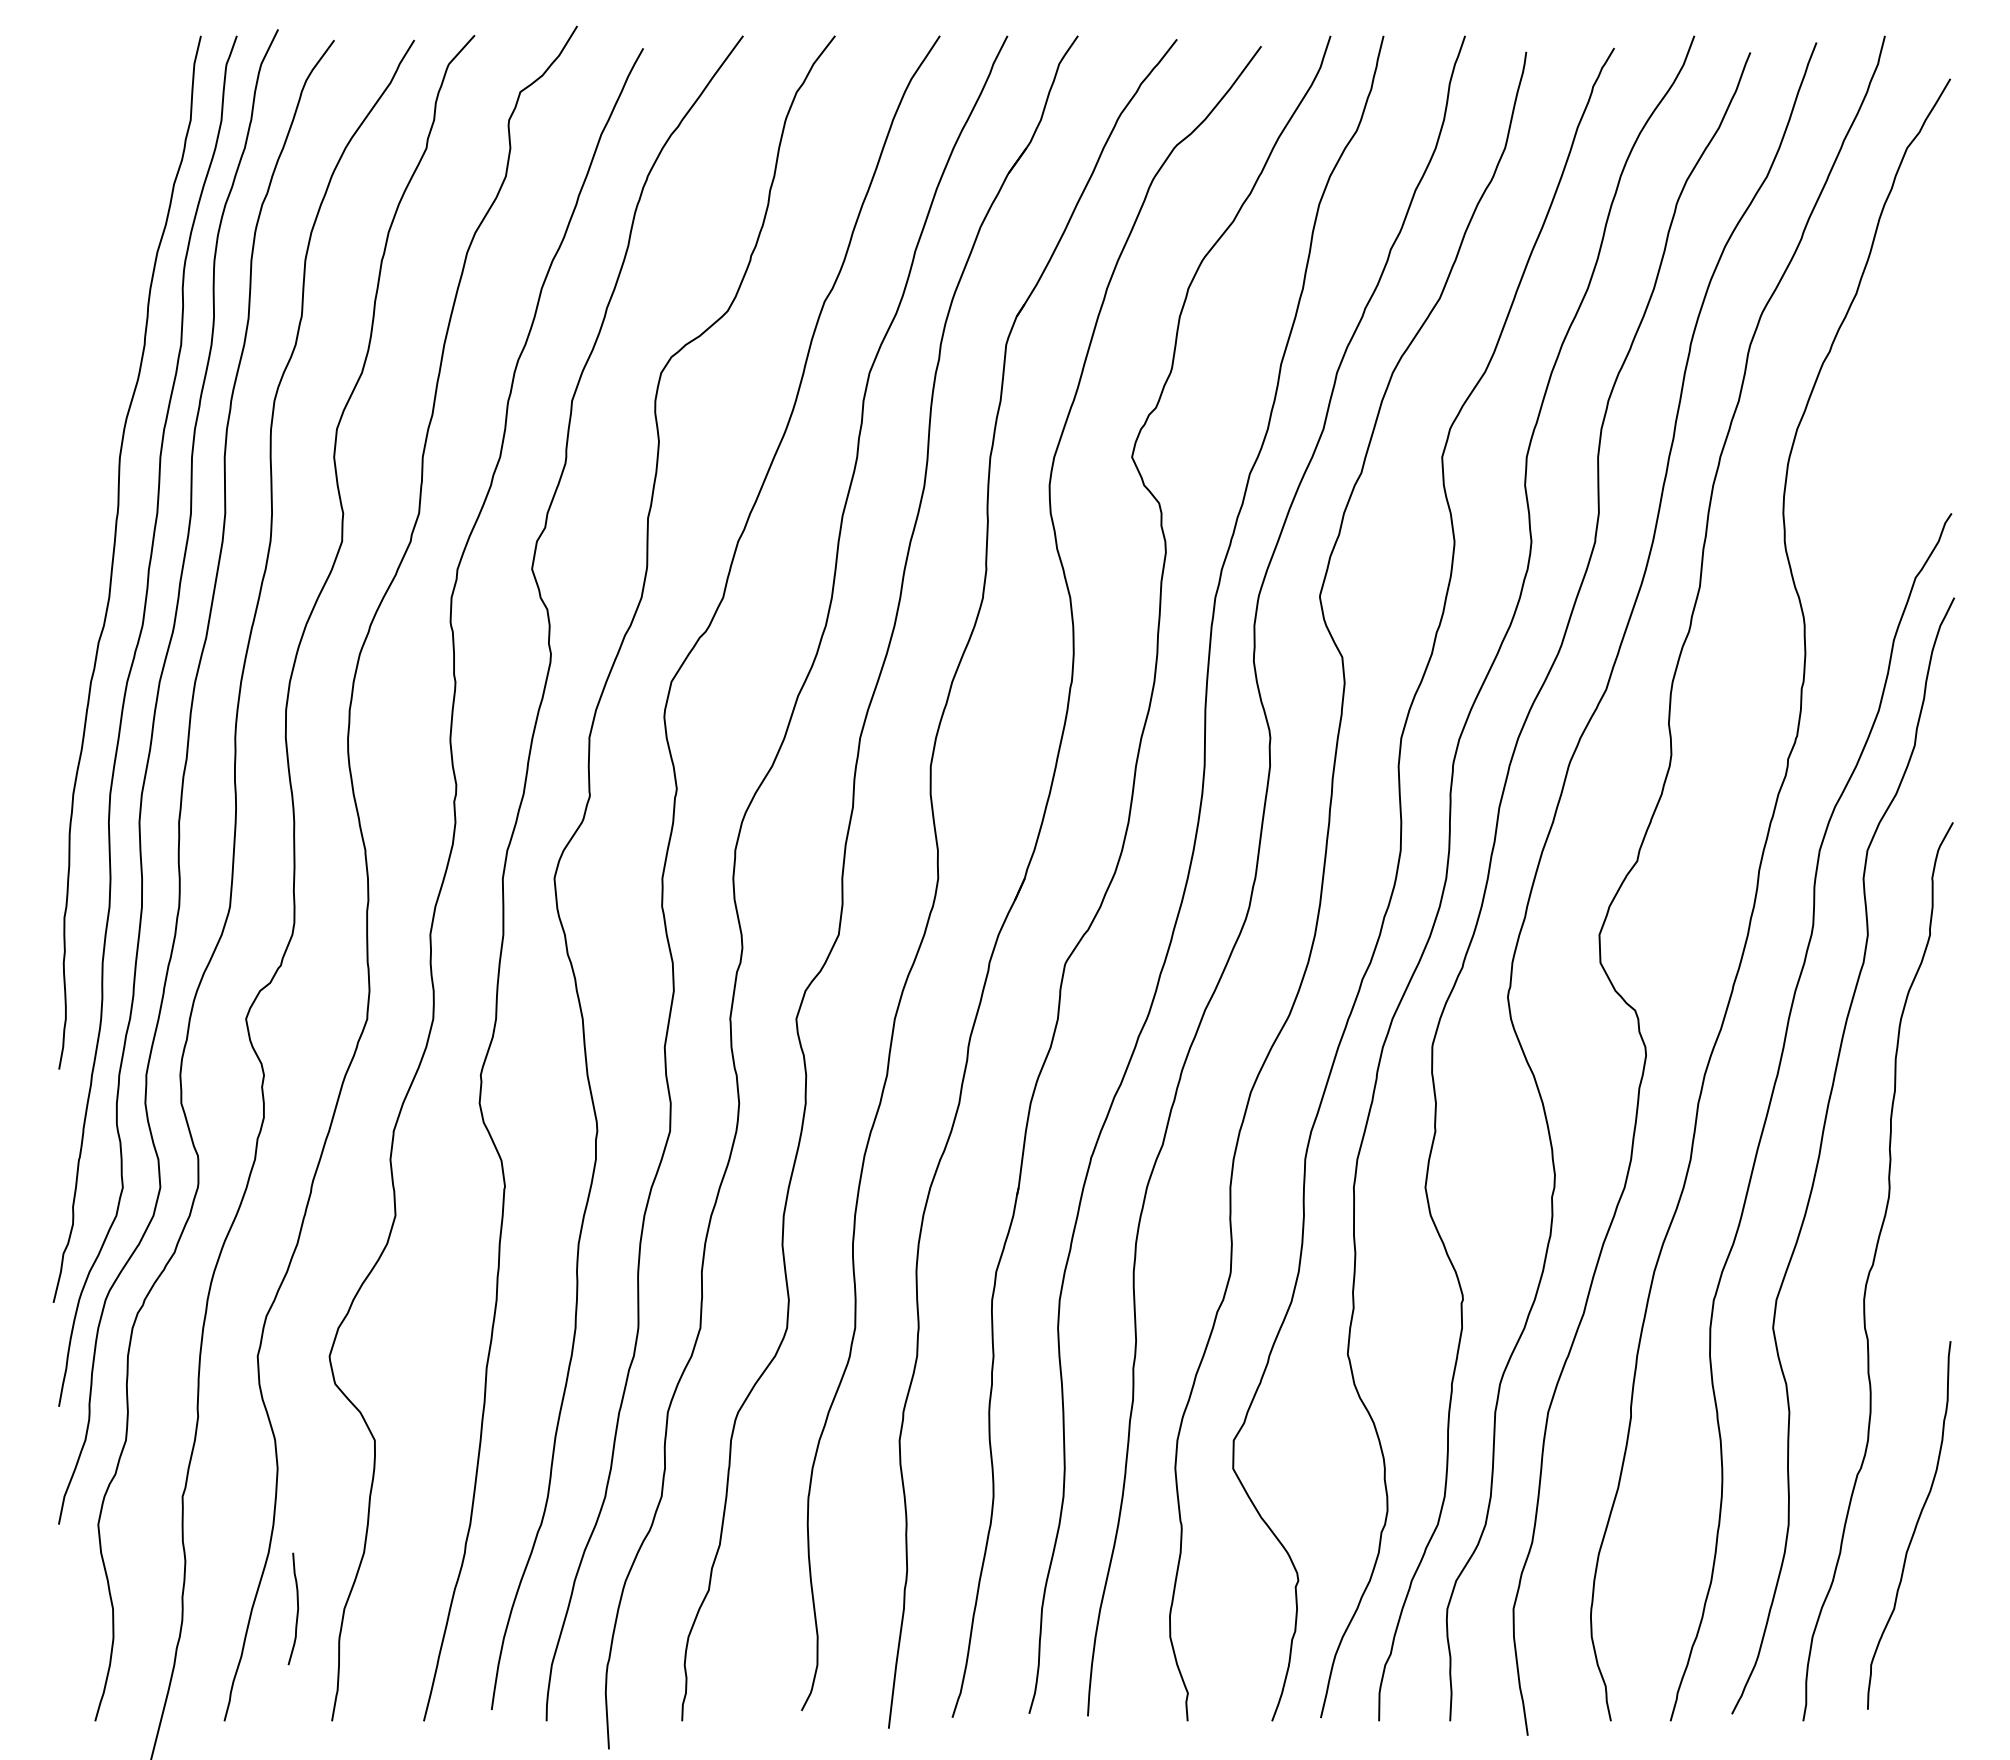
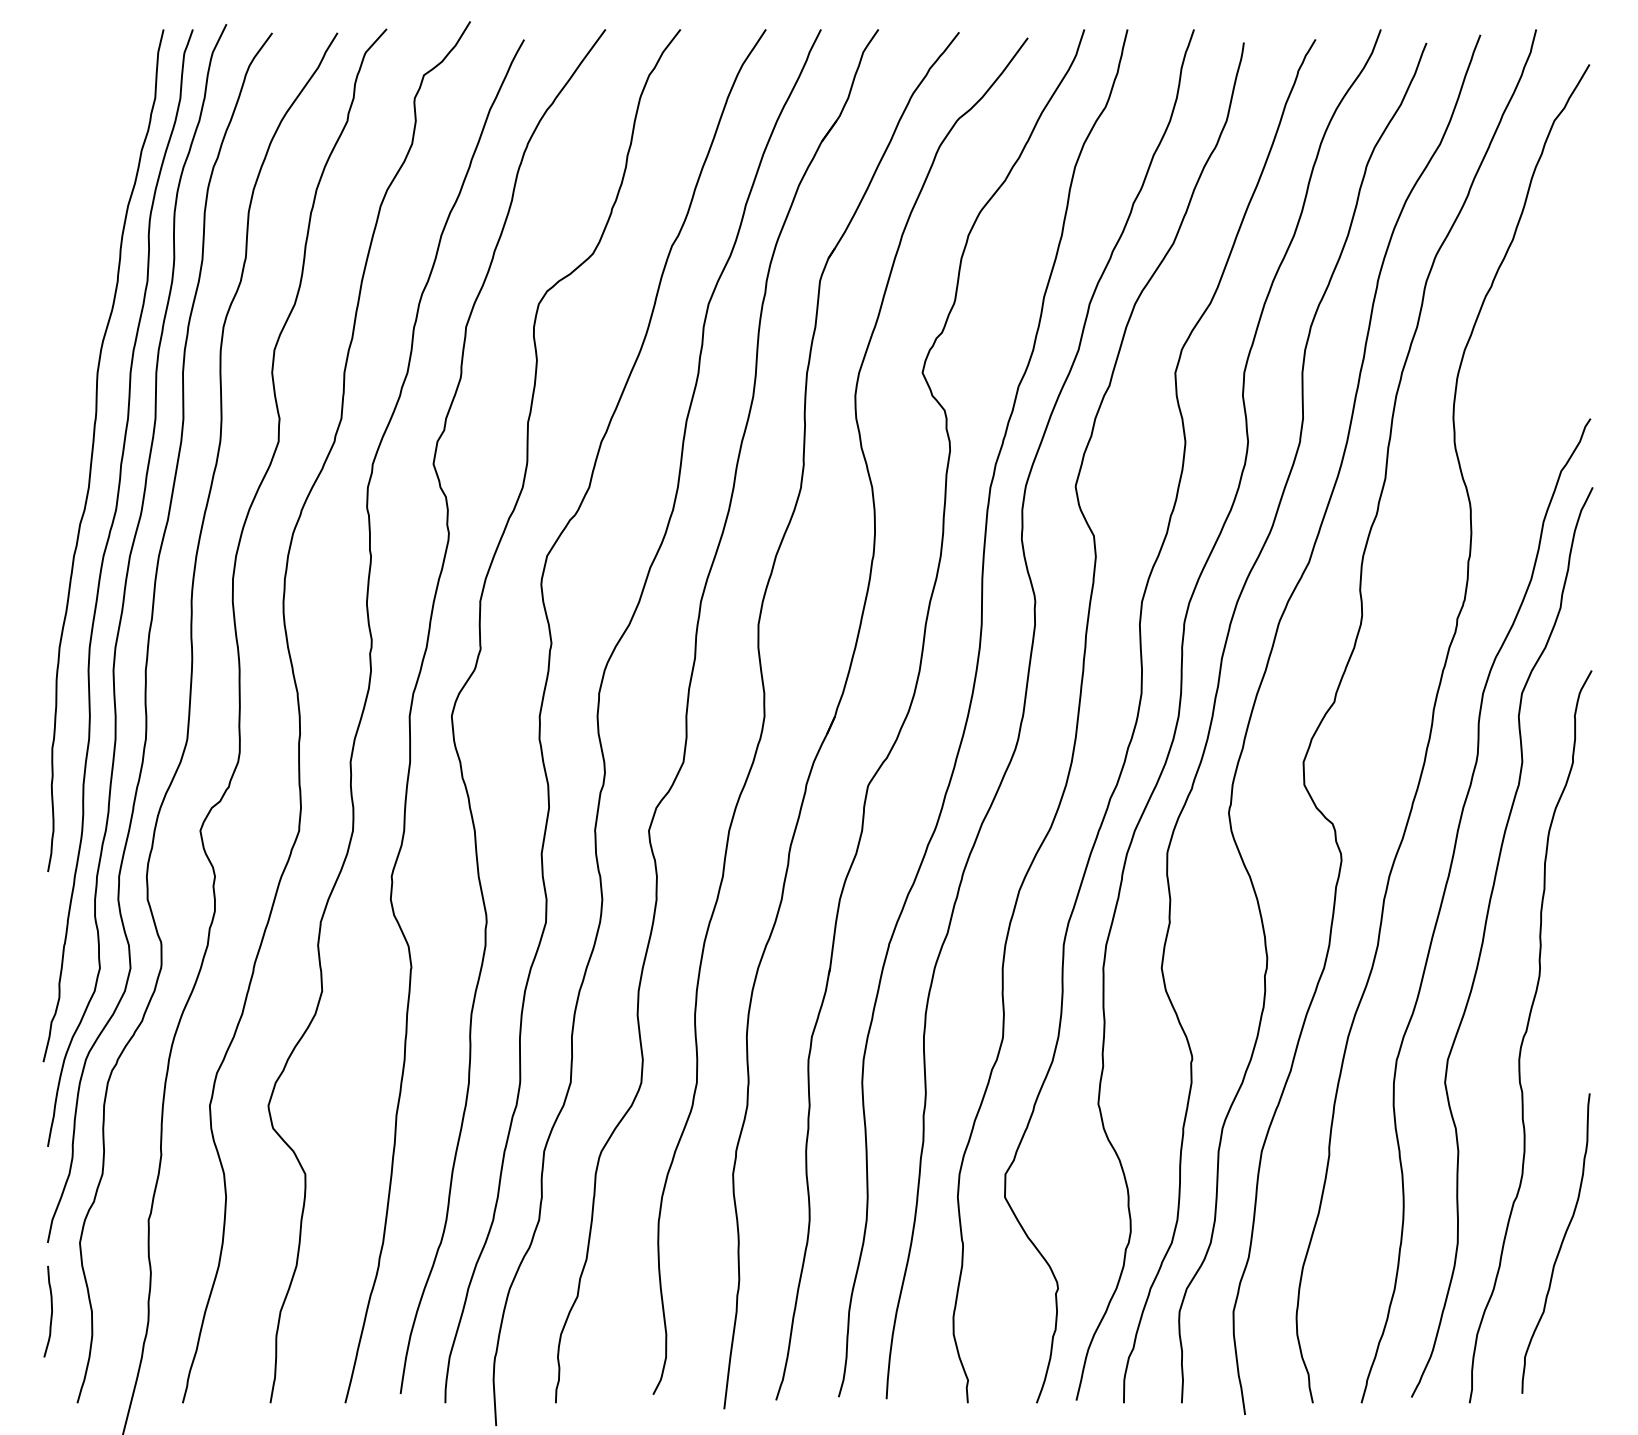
curve: (297, 1608) -> (51, 1311), moved

